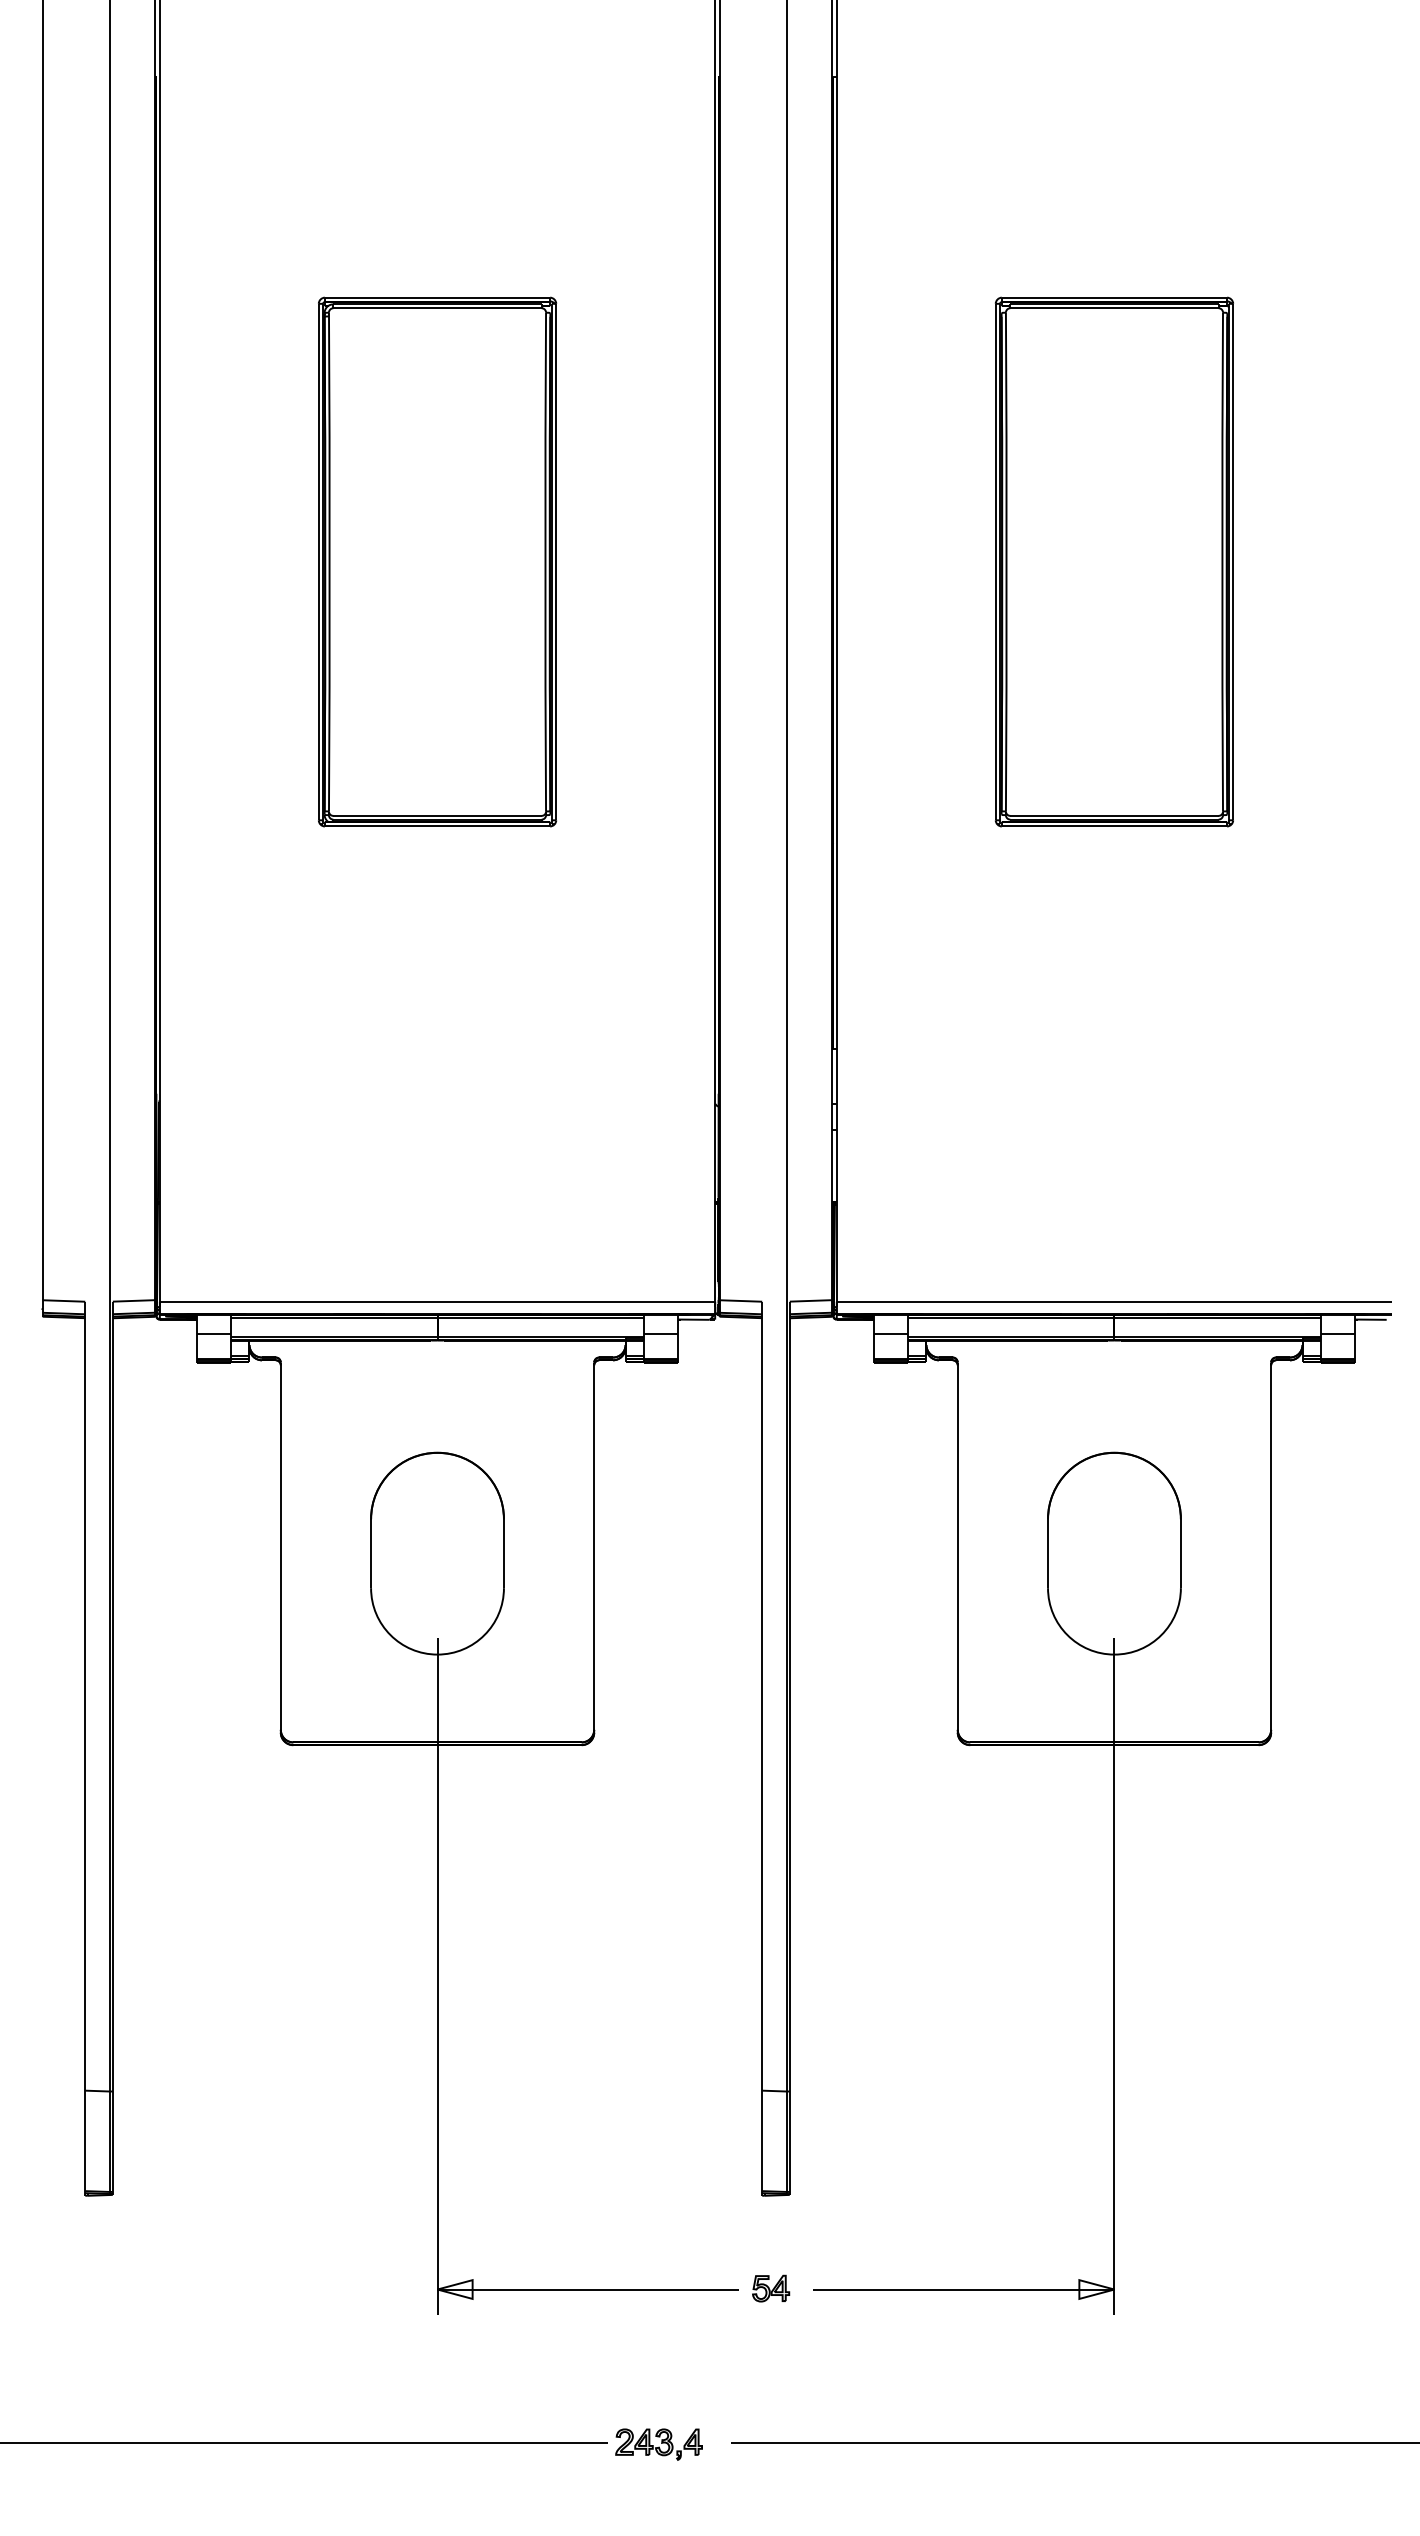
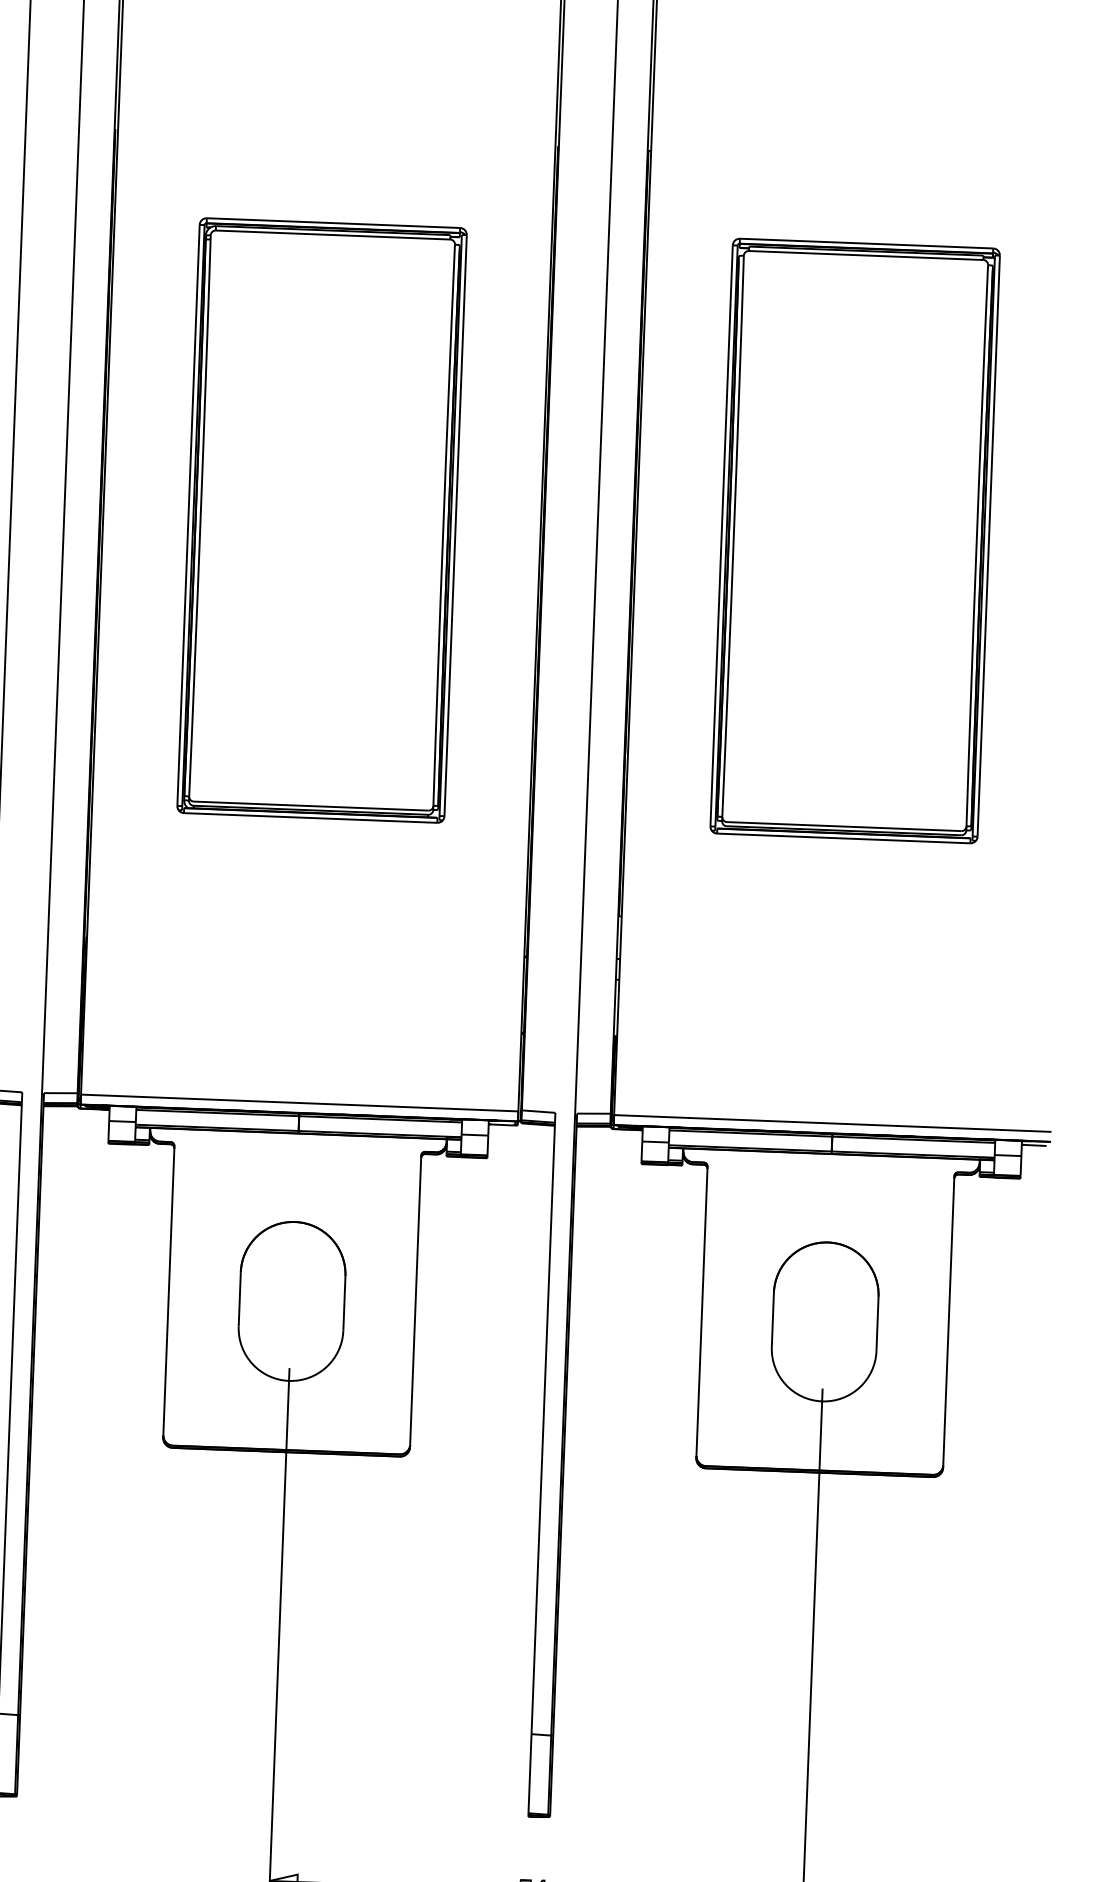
part: (437, 561) -> (322, 520), size x1.43
part: (1114, 561) -> (855, 540), size x1.43

